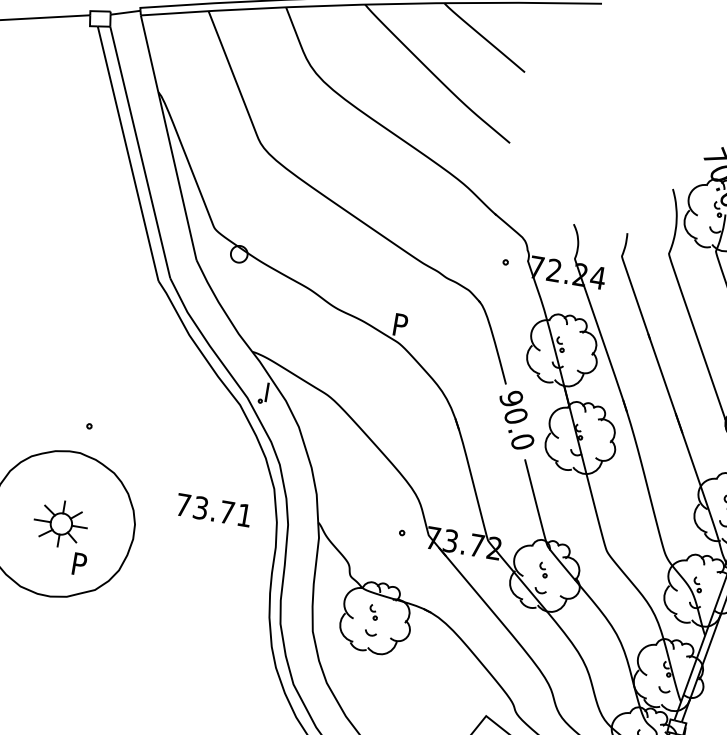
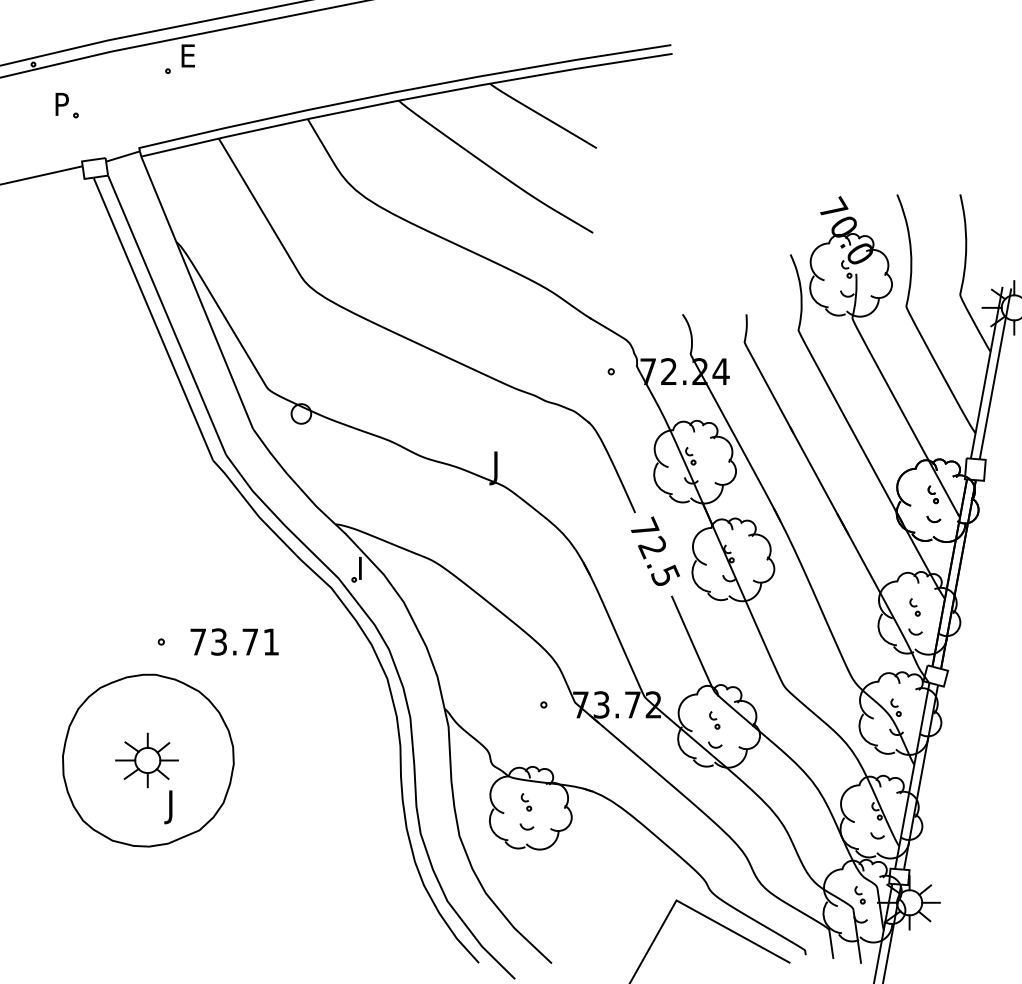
text: (398, 328) -> (499, 468), P -> J
text: (516, 418) -> (654, 550), 90.0 -> 72.5
text: (213, 509) -> (234, 641), moved
text: (77, 567) -> (174, 807), P -> J

